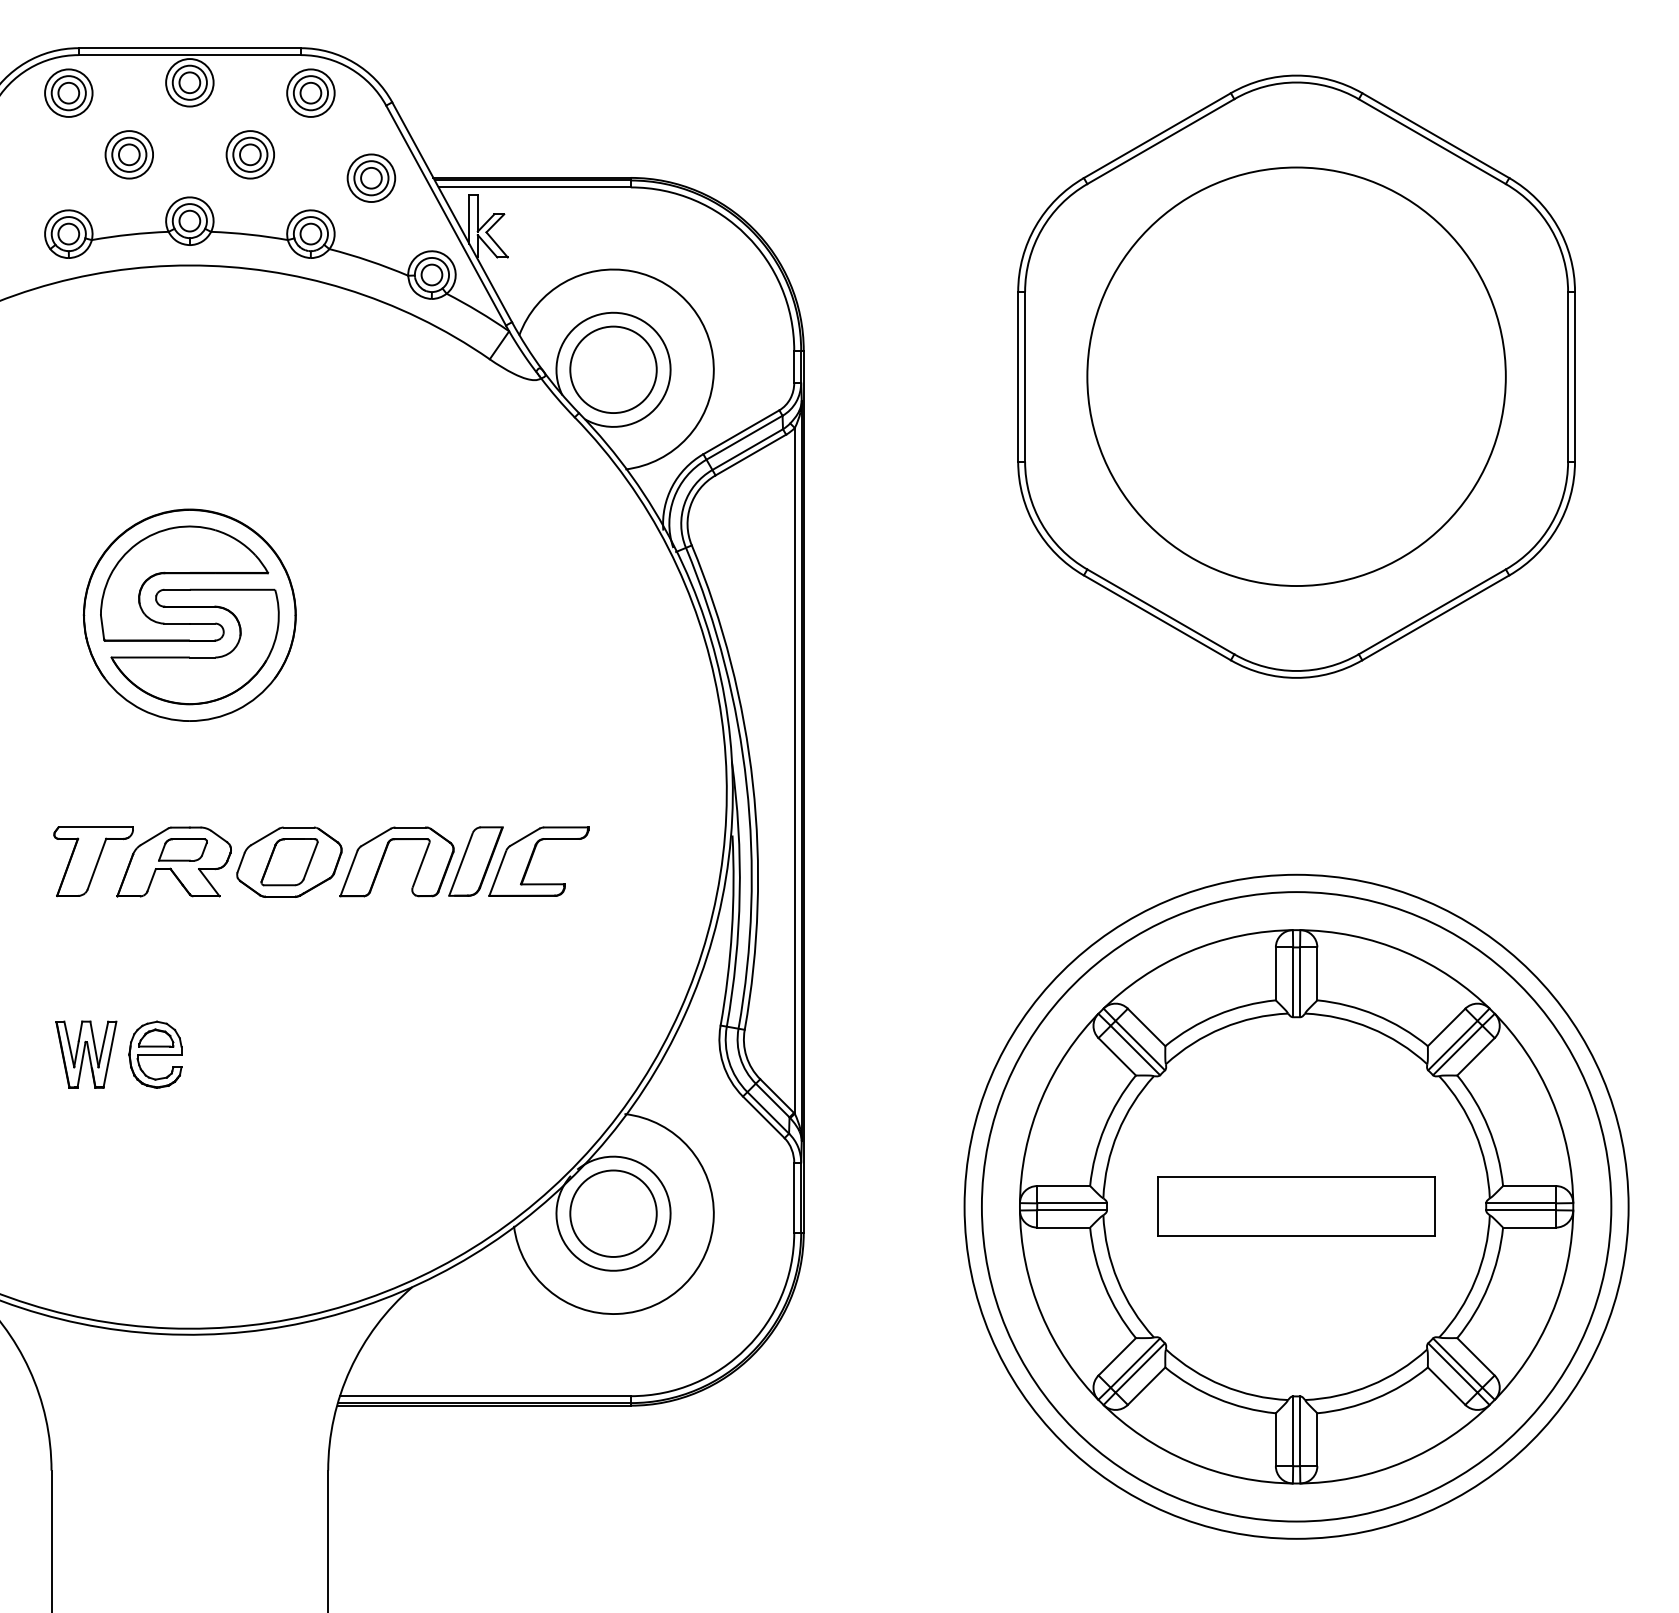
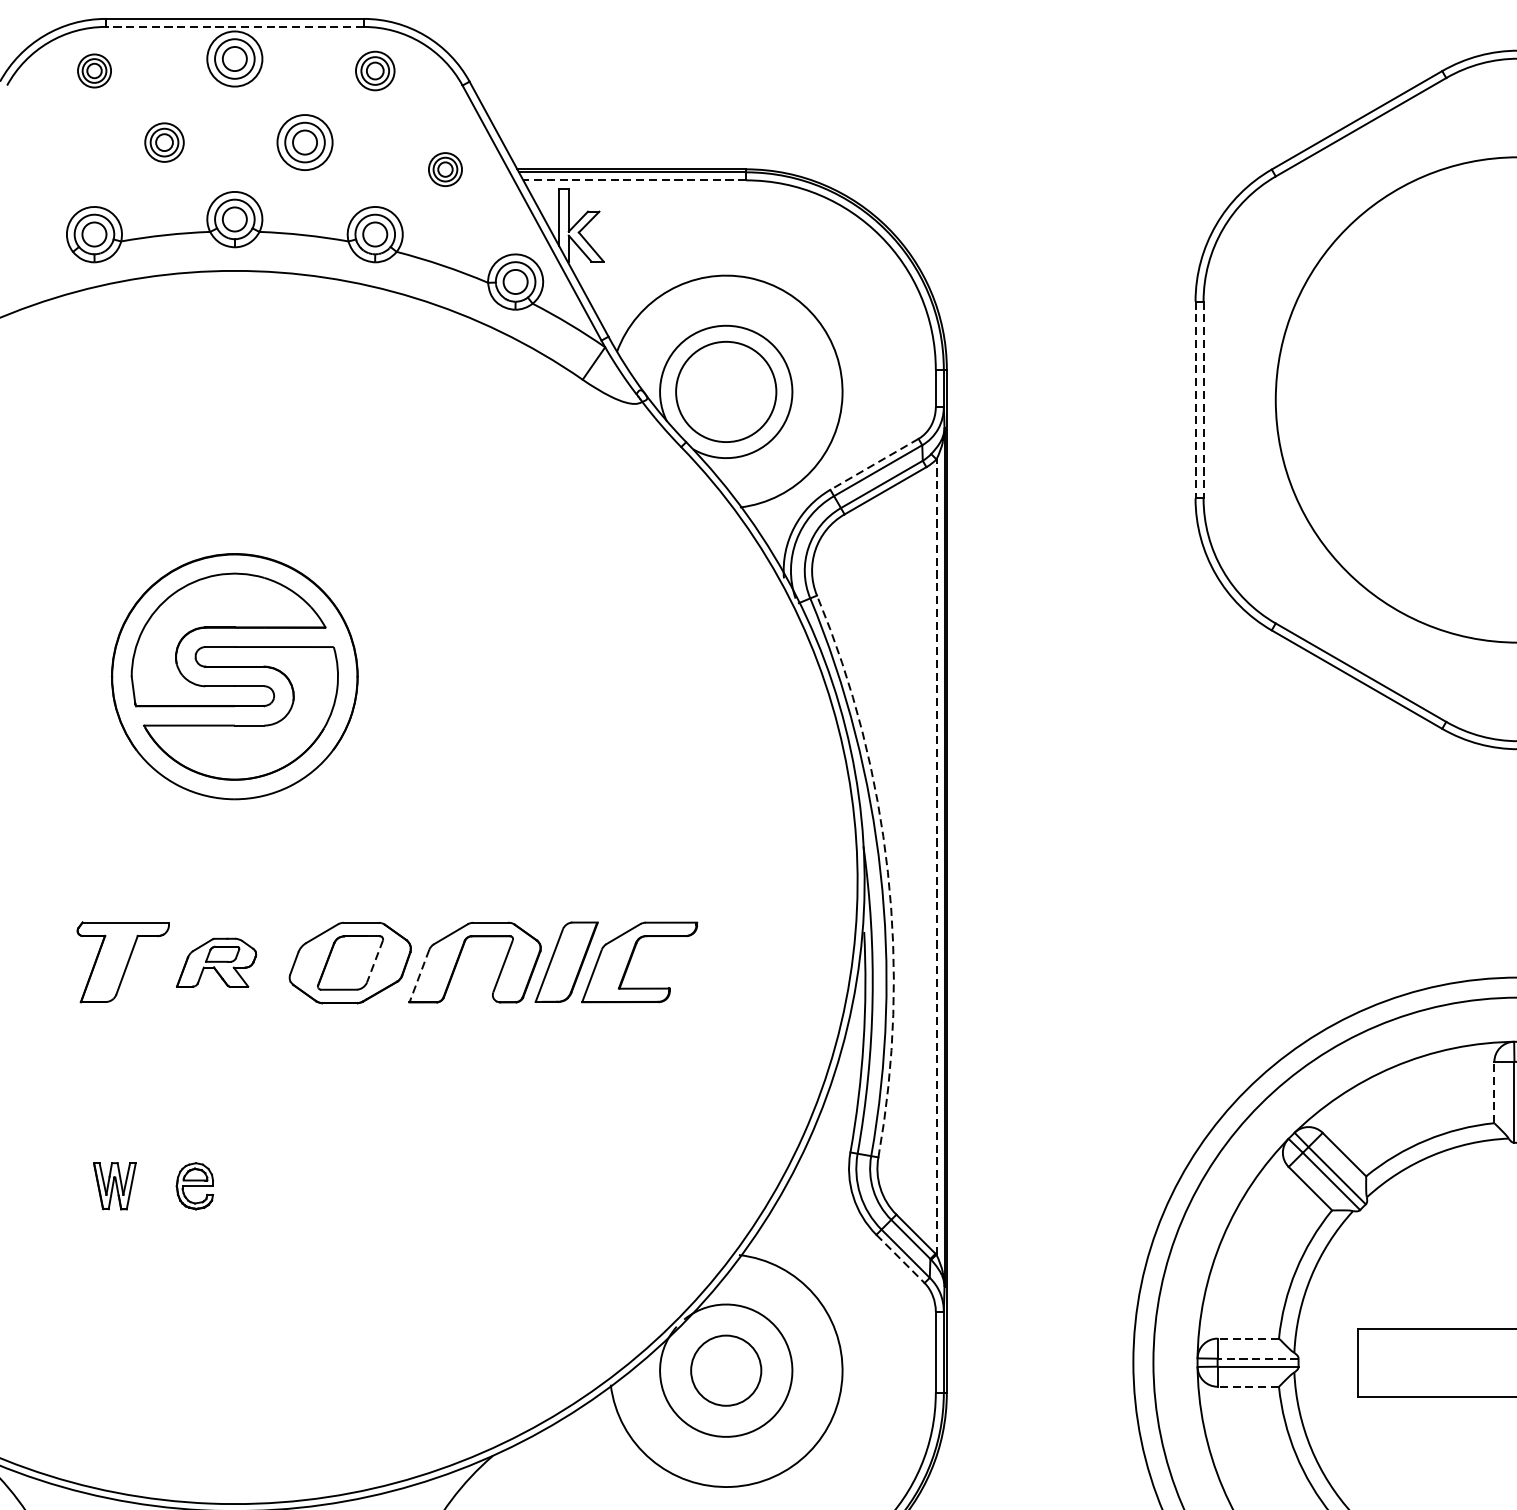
line: (189, 55) -> (234, 27), solid -> dashed
part: (68, 92) -> (94, 70), size x0.6
part: (310, 92) -> (374, 70), size x0.7
part: (128, 154) -> (163, 142), size x0.7
part: (371, 177) -> (445, 168), size x0.6
line: (534, 187) -> (634, 180), solid -> dashed
line: (1018, 376) -> (1195, 399), solid -> dashed
line: (1025, 376) -> (1204, 399), solid -> dashed
line: (741, 432) -> (874, 464), solid -> dashed
line: (794, 770) -> (936, 856), solid -> dashed
arc: (752, 783) -> (887, 871), solid -> dashed
part: (173, 861) -> (215, 962), size x0.6
line: (310, 861) -> (374, 962), solid -> dashed
line: (348, 874) -> (418, 977), solid -> dashed
line: (1275, 973) -> (1493, 1092), solid -> dashed
part: (86, 1054) -> (114, 1186), size x0.6
part: (155, 1054) -> (194, 1186), size x0.6
line: (764, 1117) -> (901, 1259), solid -> dashed
line: (1063, 1186) -> (1248, 1339), solid -> dashed
line: (1072, 1203) -> (1258, 1358), solid -> dashed
circle: (613, 1213) -> (726, 1370), size x0.7
line: (1063, 1227) -> (1248, 1386), solid -> dashed

